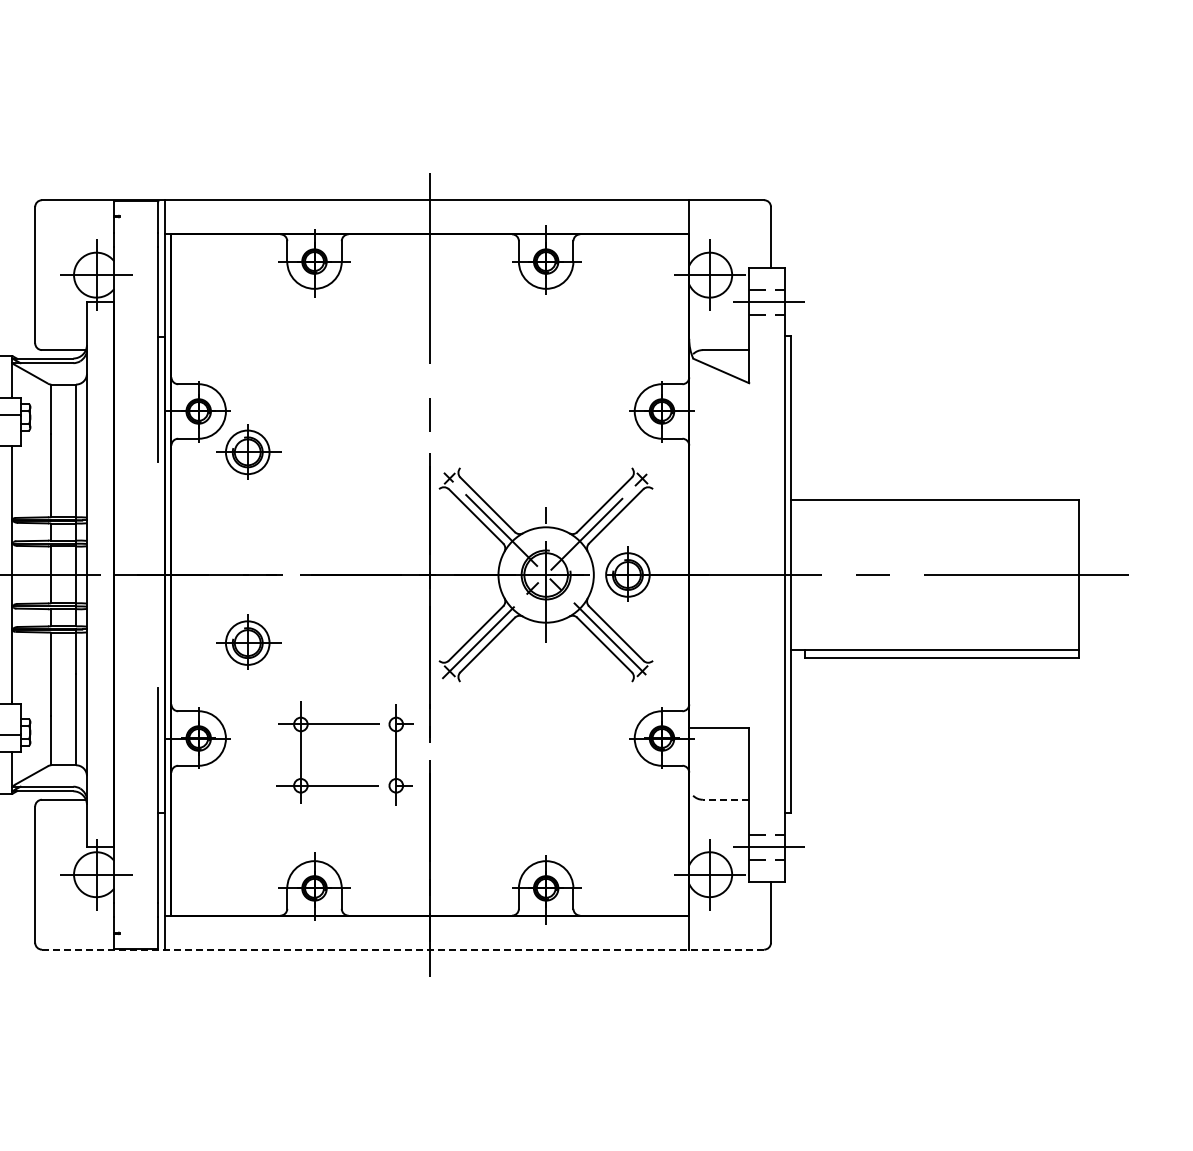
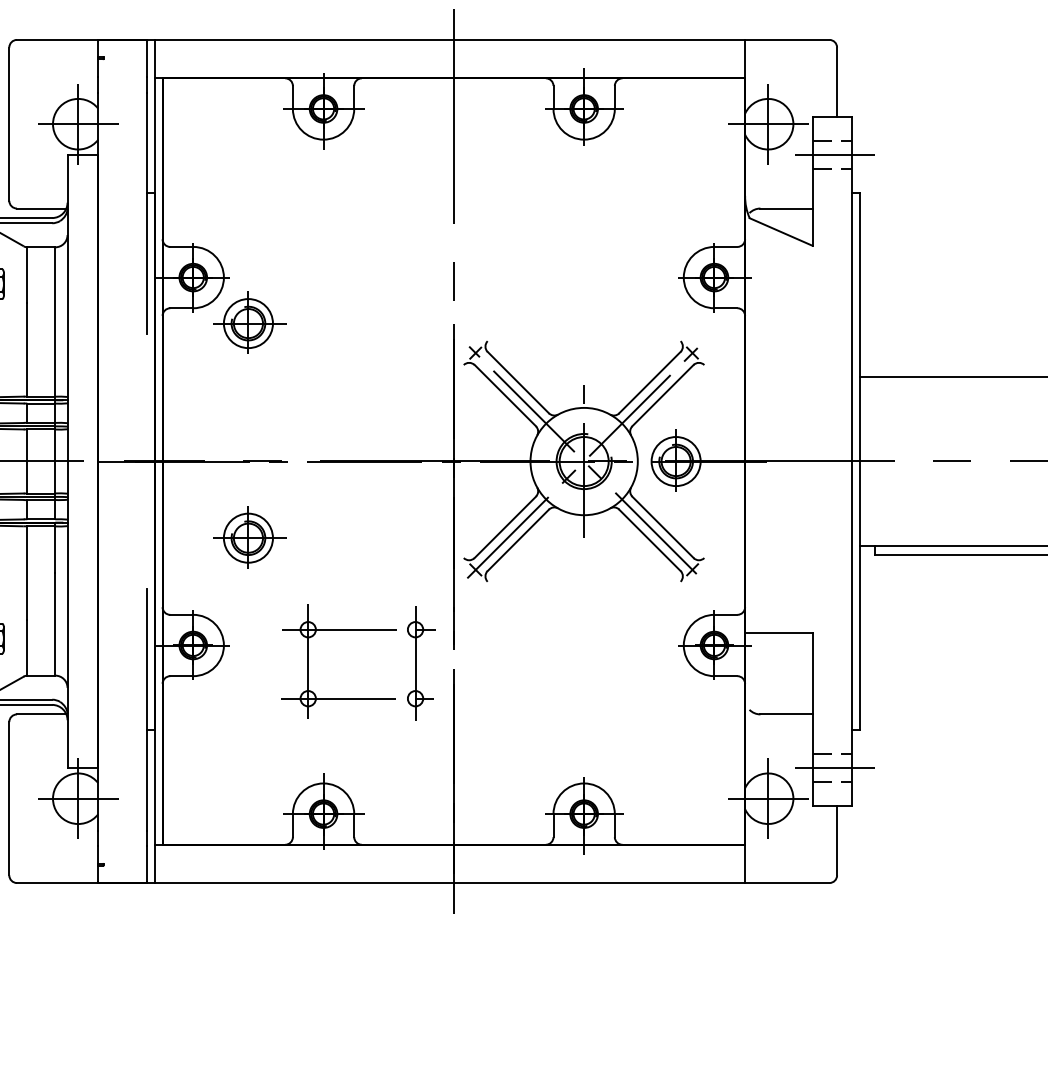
line: (725, 799) -> (785, 714), dashed -> solid
line: (403, 949) -> (423, 882), dashed -> solid

